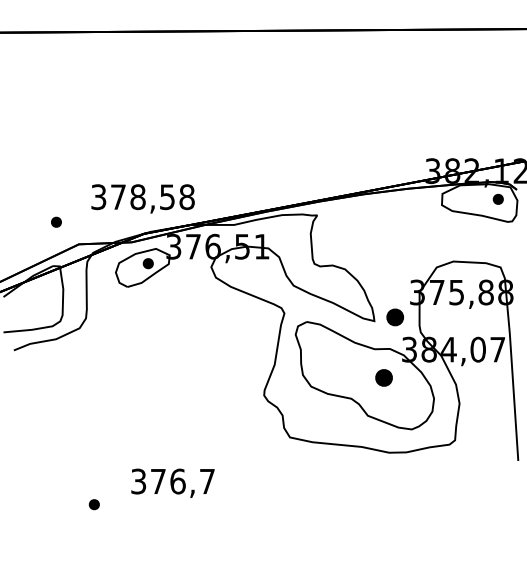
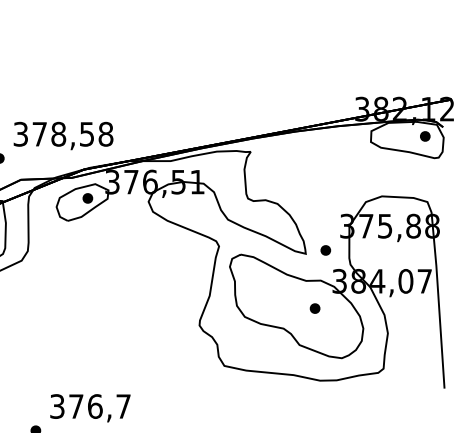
text: (142, 198) -> (62, 135), moved
part: (394, 317) -> (325, 250), size x0.62
part: (383, 377) -> (314, 308), size x0.62
text: (172, 482) -> (89, 407), moved

